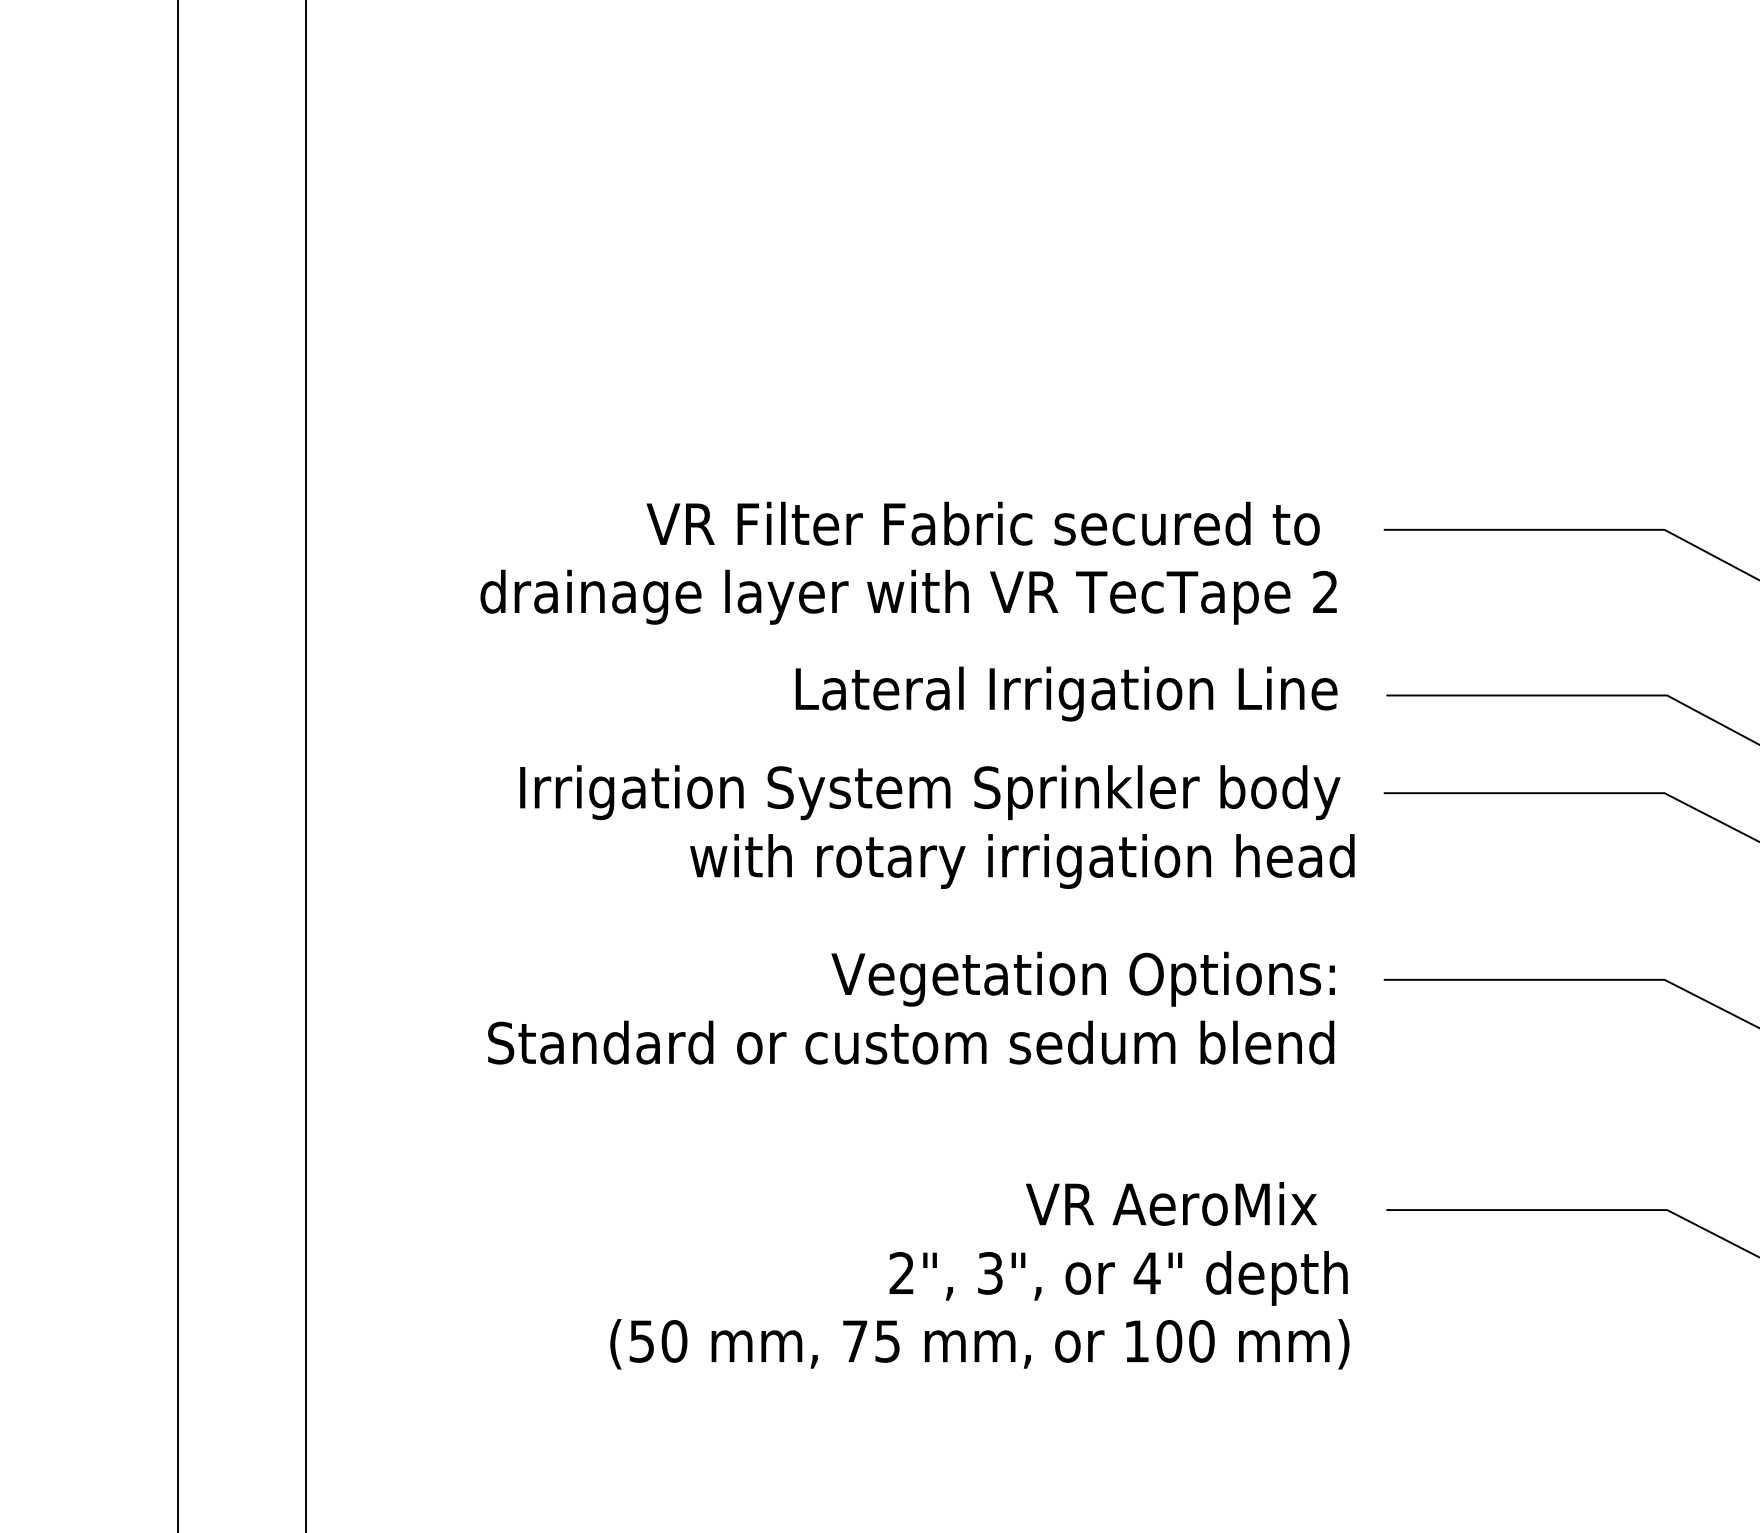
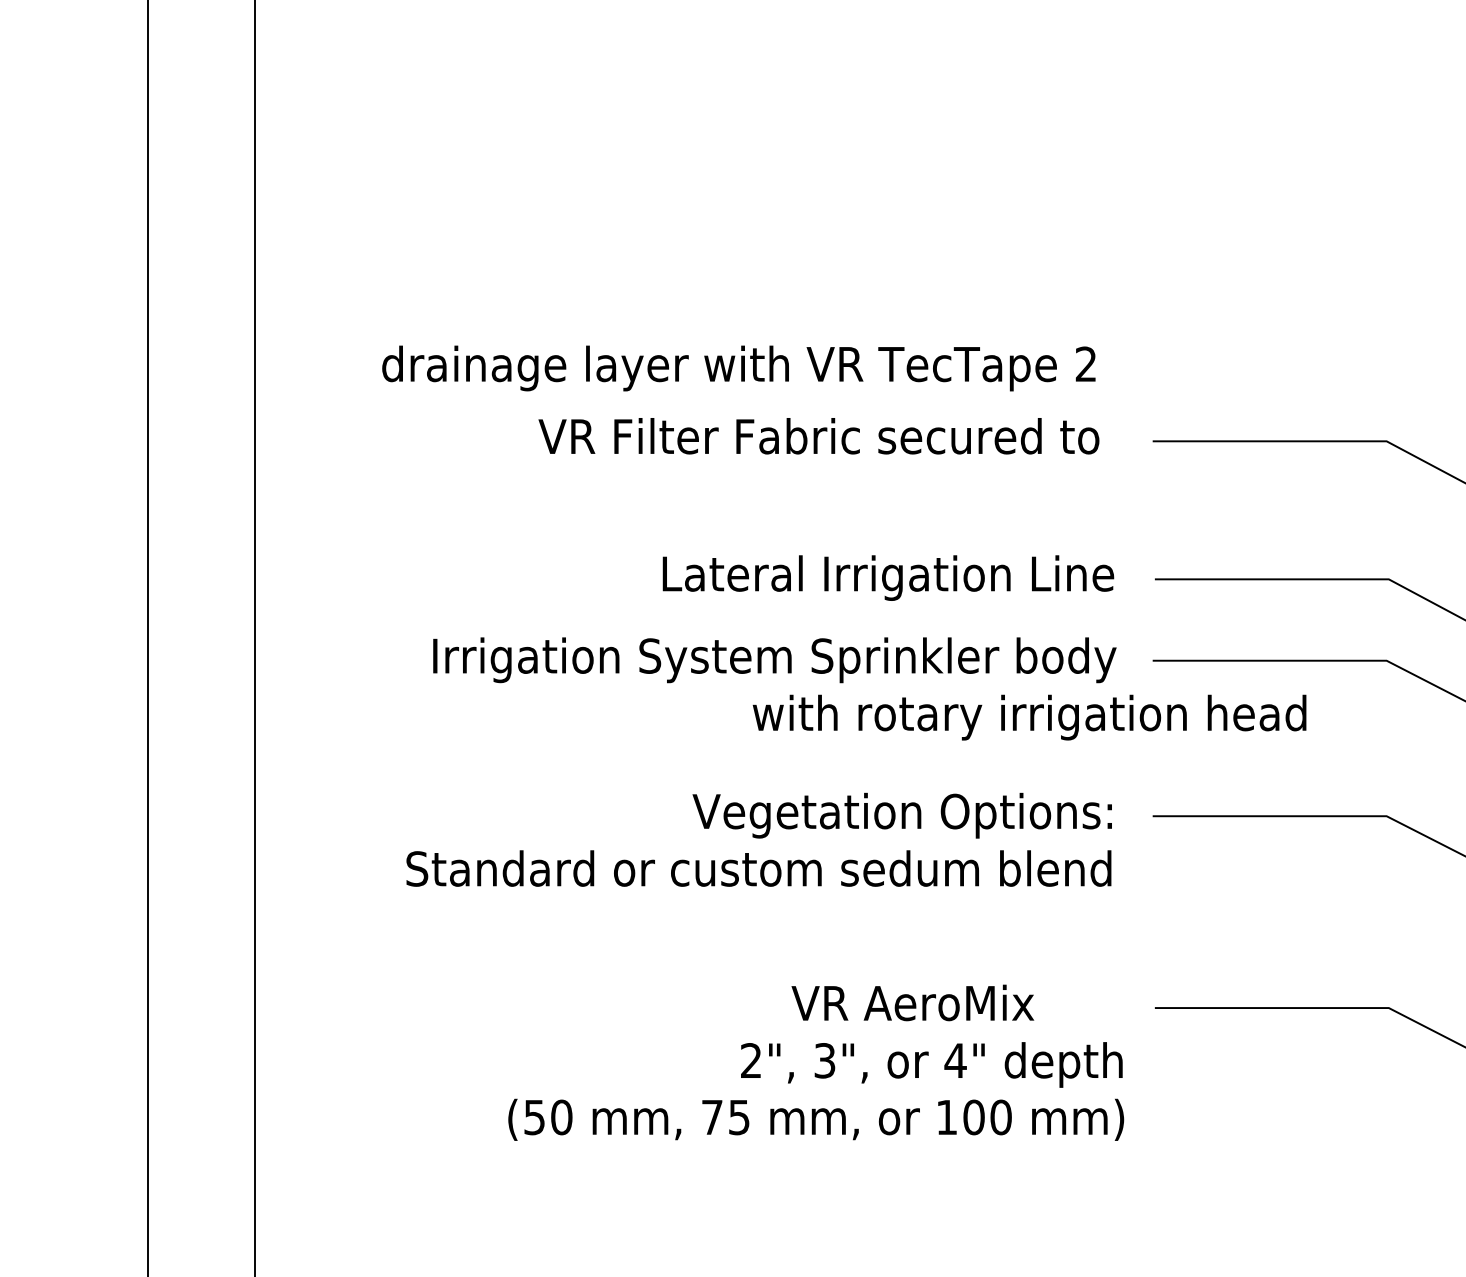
text: (908, 597) -> (738, 368), moved
text: (1022, 861) -> (1029, 717), moved
text: (1171, 1203) -> (912, 1002), moved

